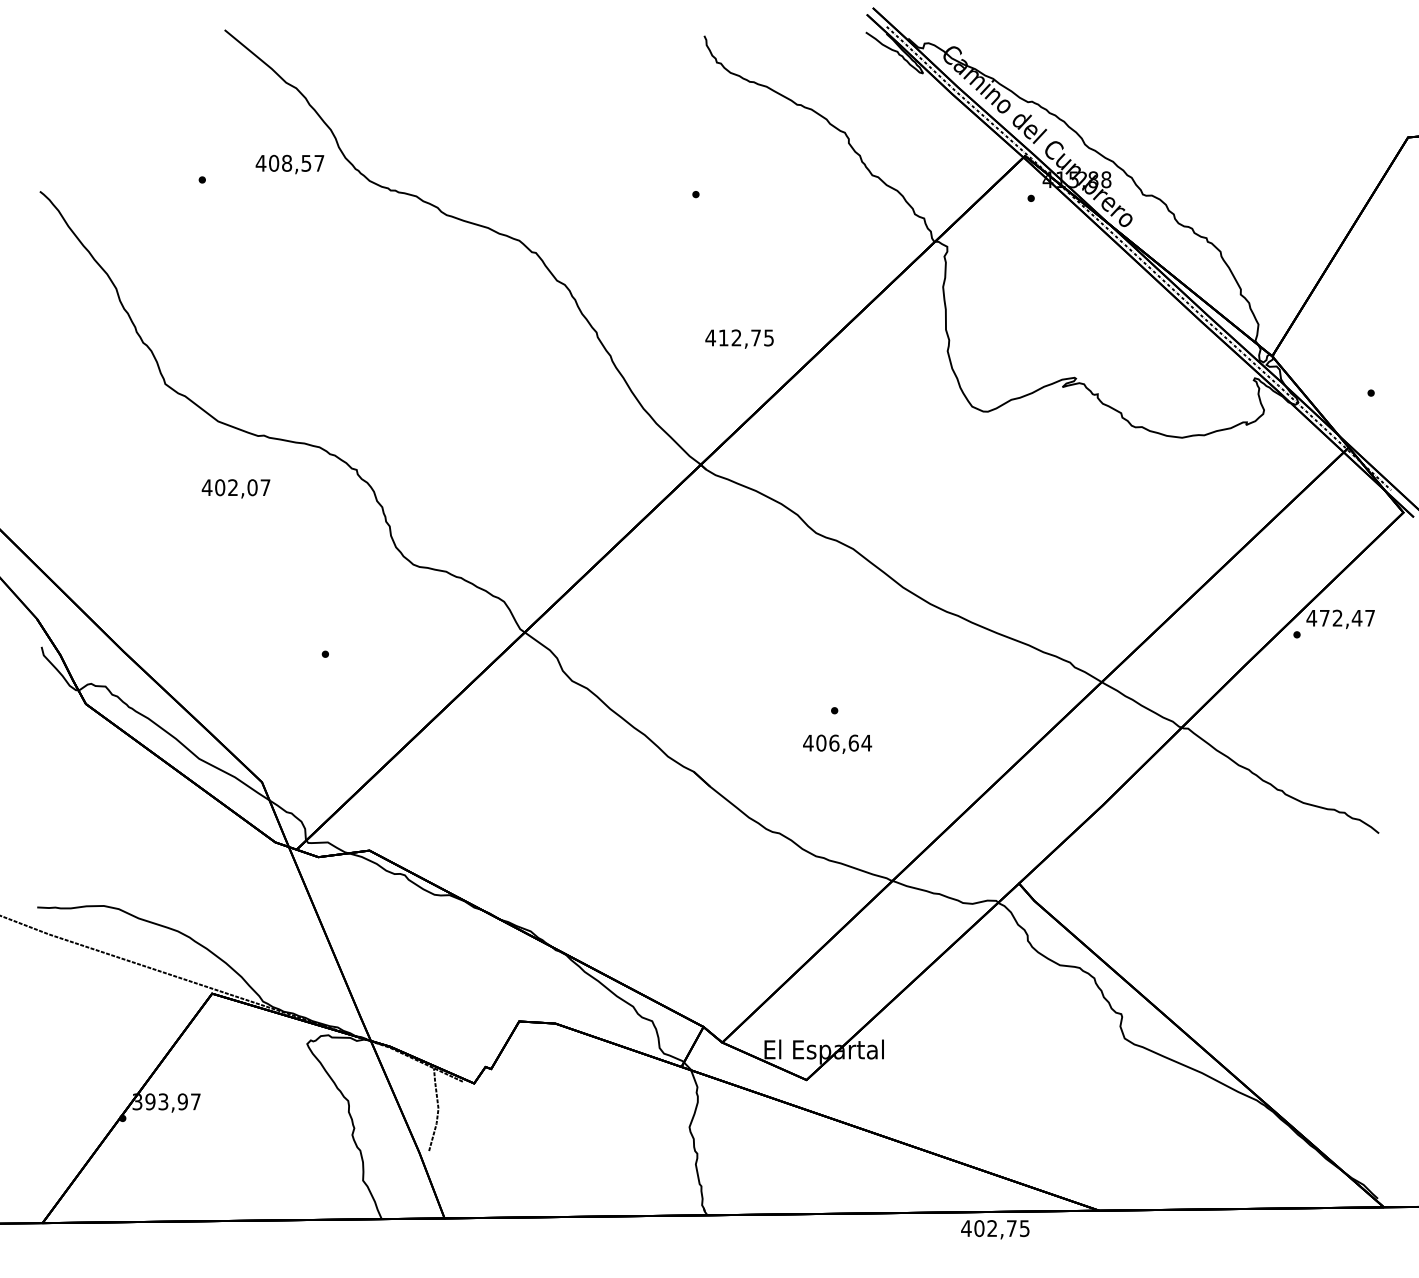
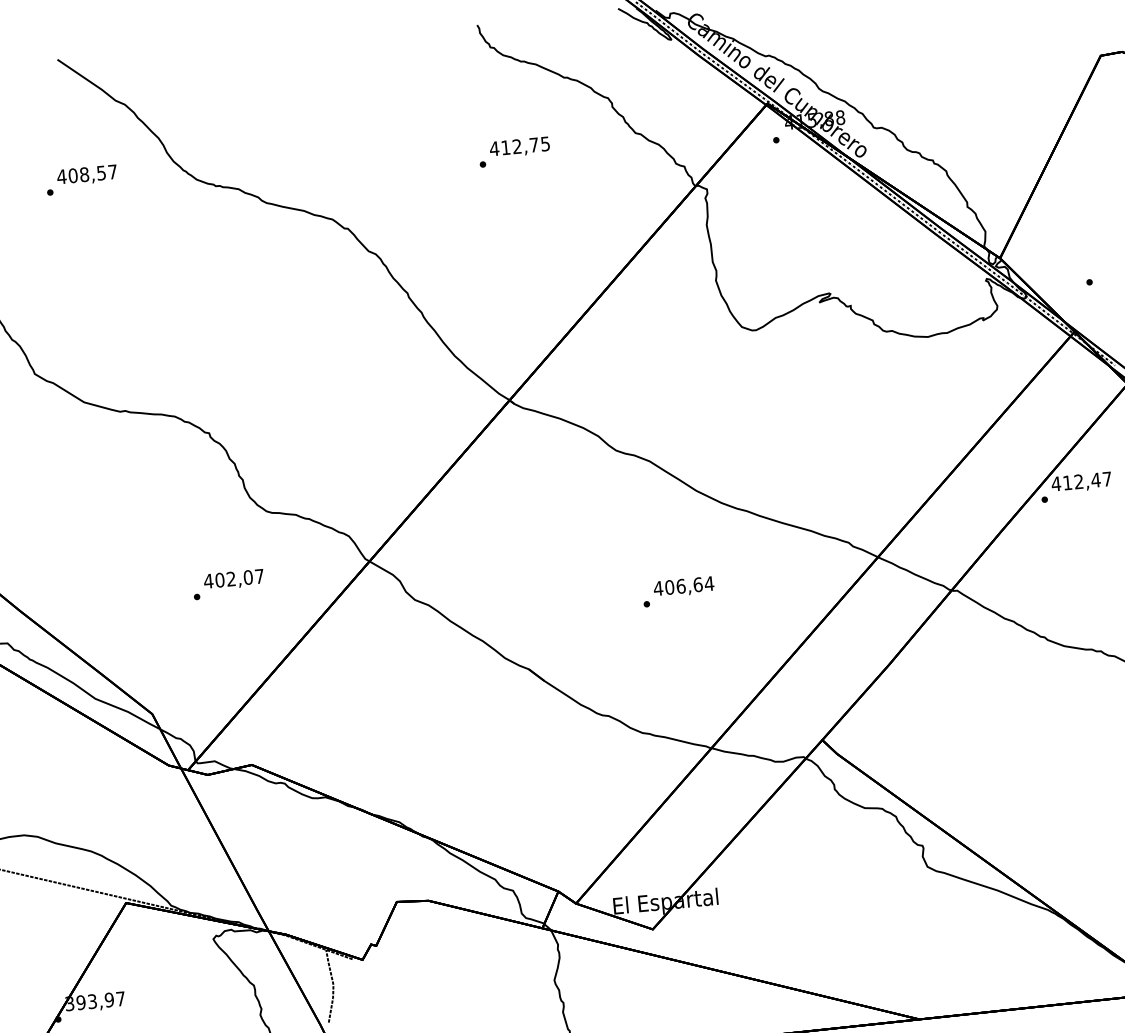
text: (289, 164) -> (86, 175), moved
text: (739, 338) -> (519, 146), moved
text: (235, 488) -> (233, 579), moved
text: (1324, 618) -> (1067, 483), 472,47 -> 412,47
text: (837, 743) -> (683, 586), moved

